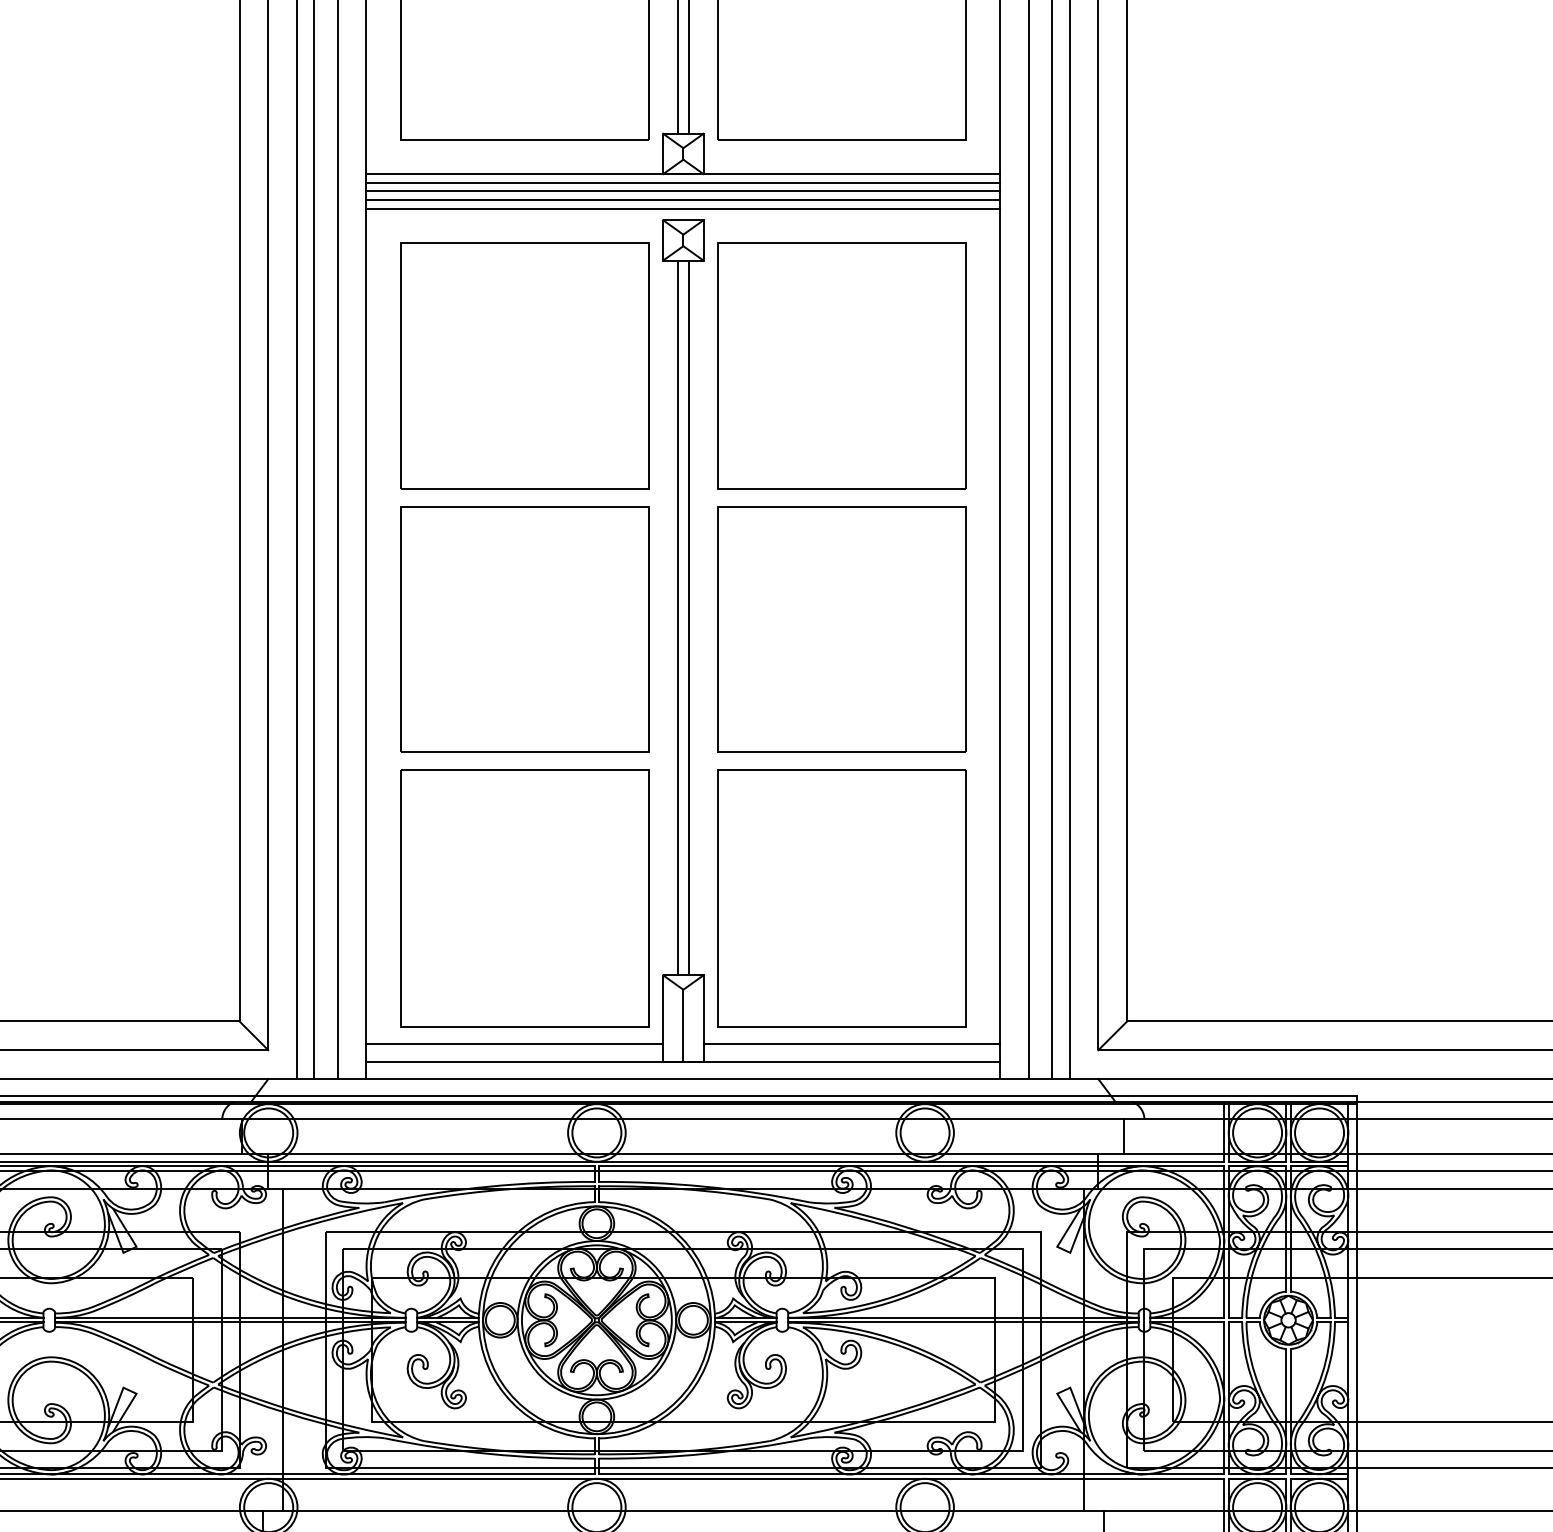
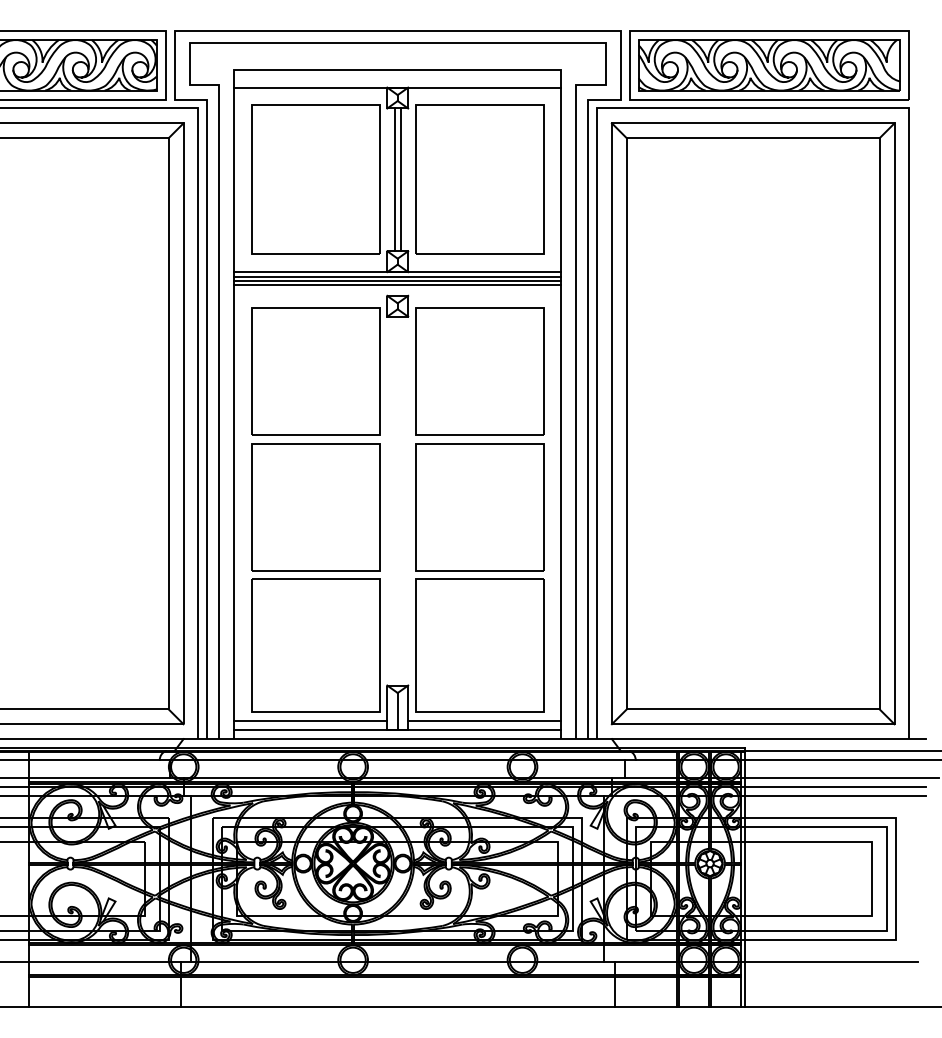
line: (682, 207) -> (397, 289), removed
line: (677, 616) -> (394, 500), removed
line: (688, 616) -> (400, 500), removed

